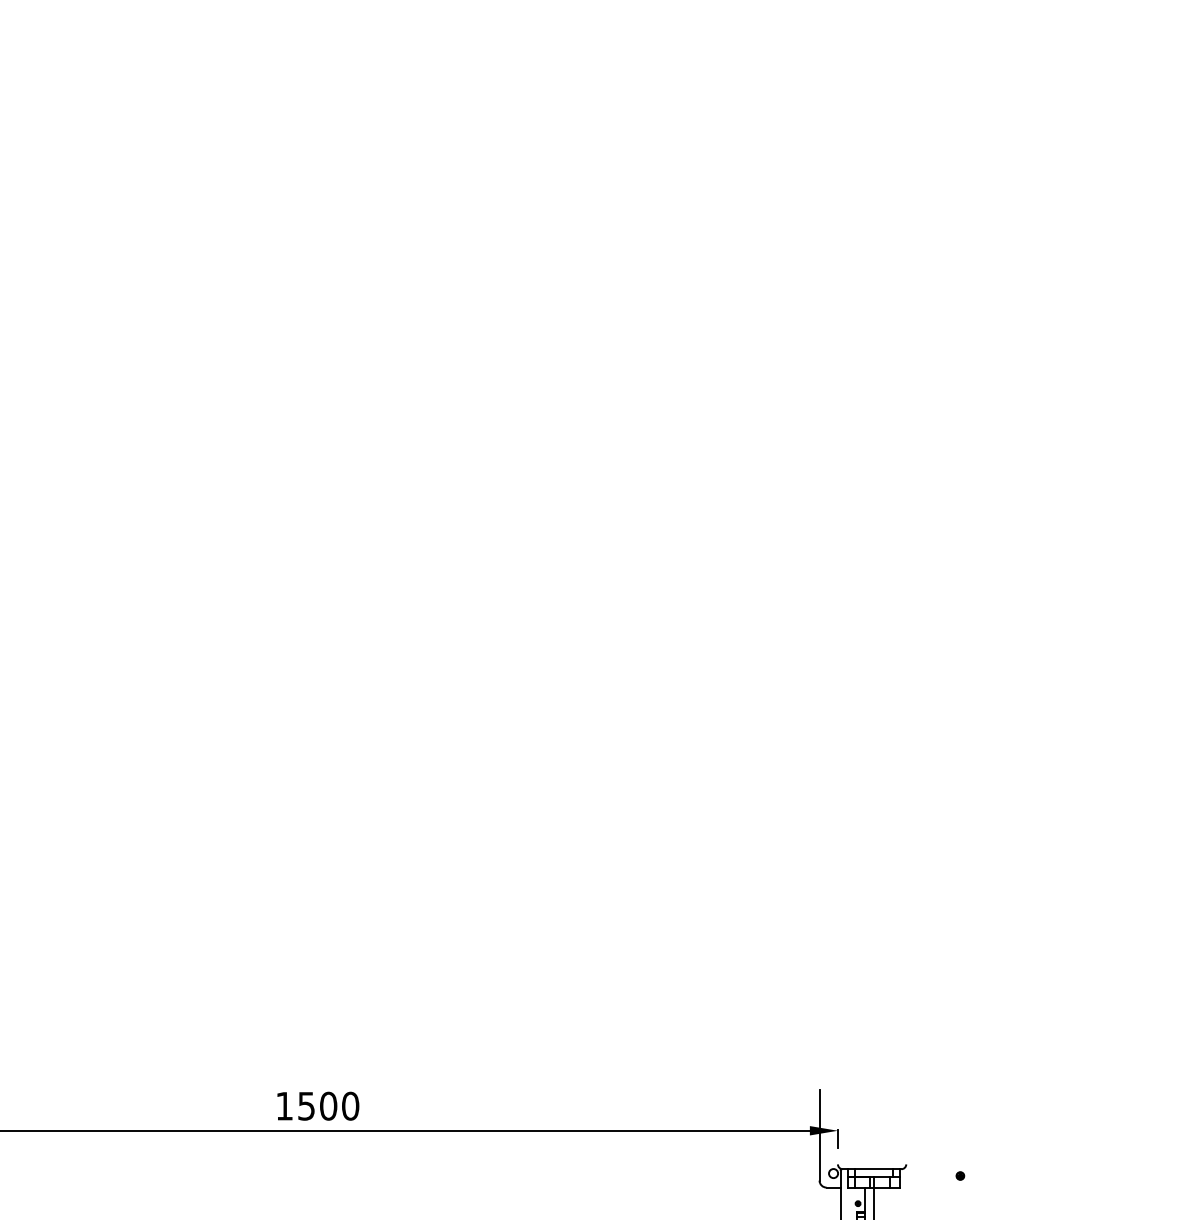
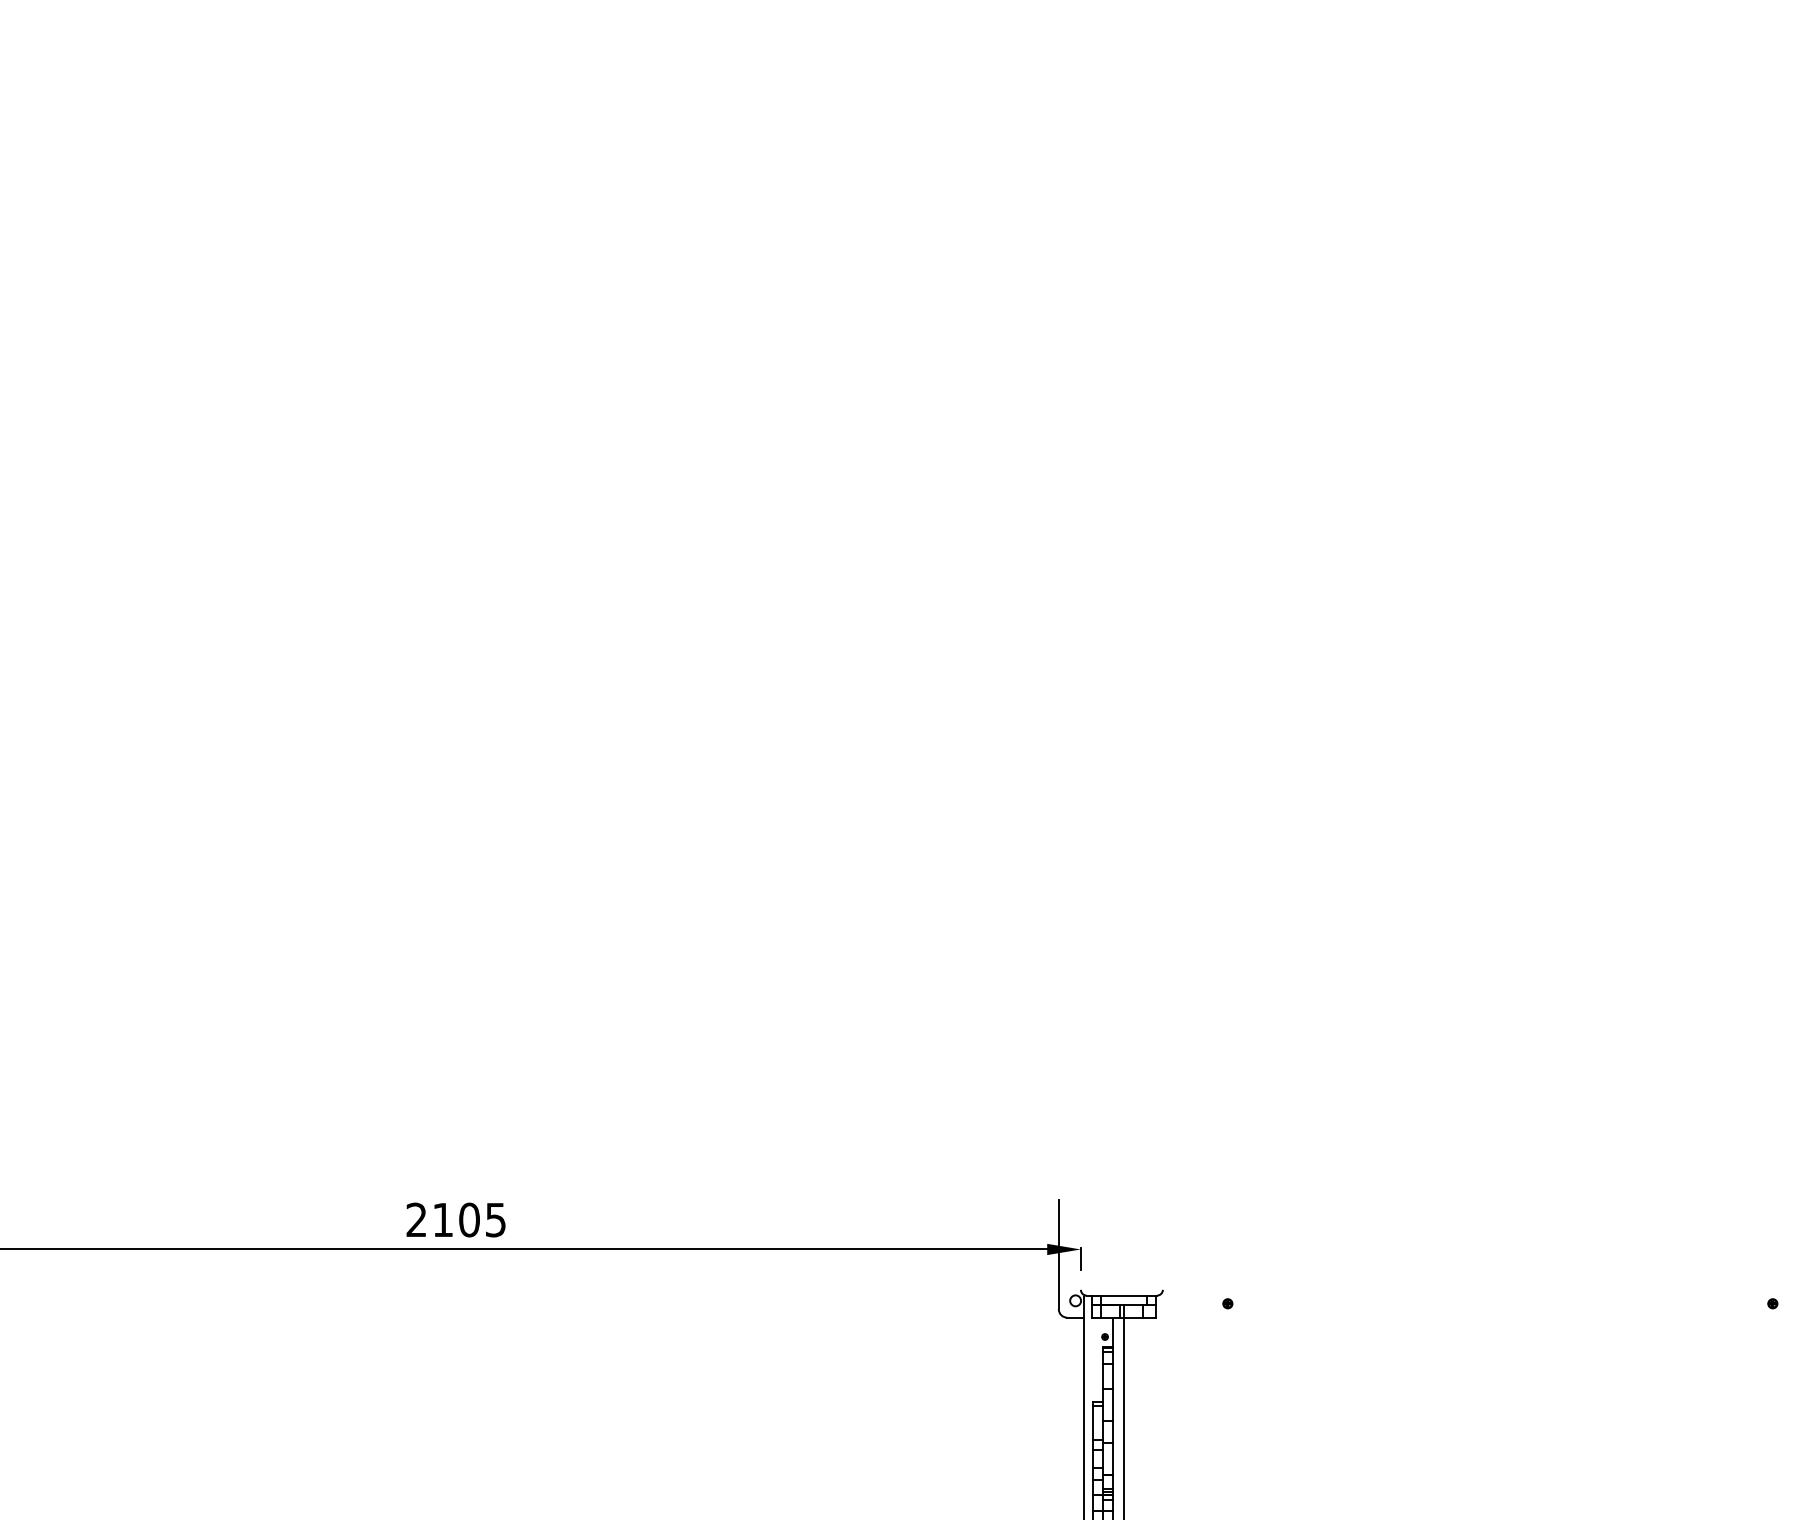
text: (317, 1105) -> (456, 1219), 1500 -> 2105

